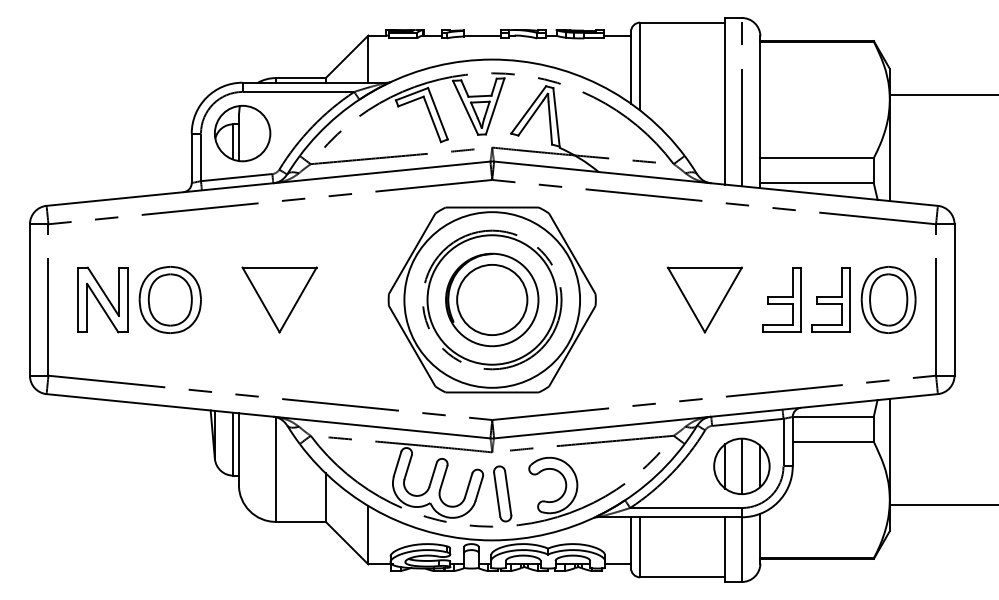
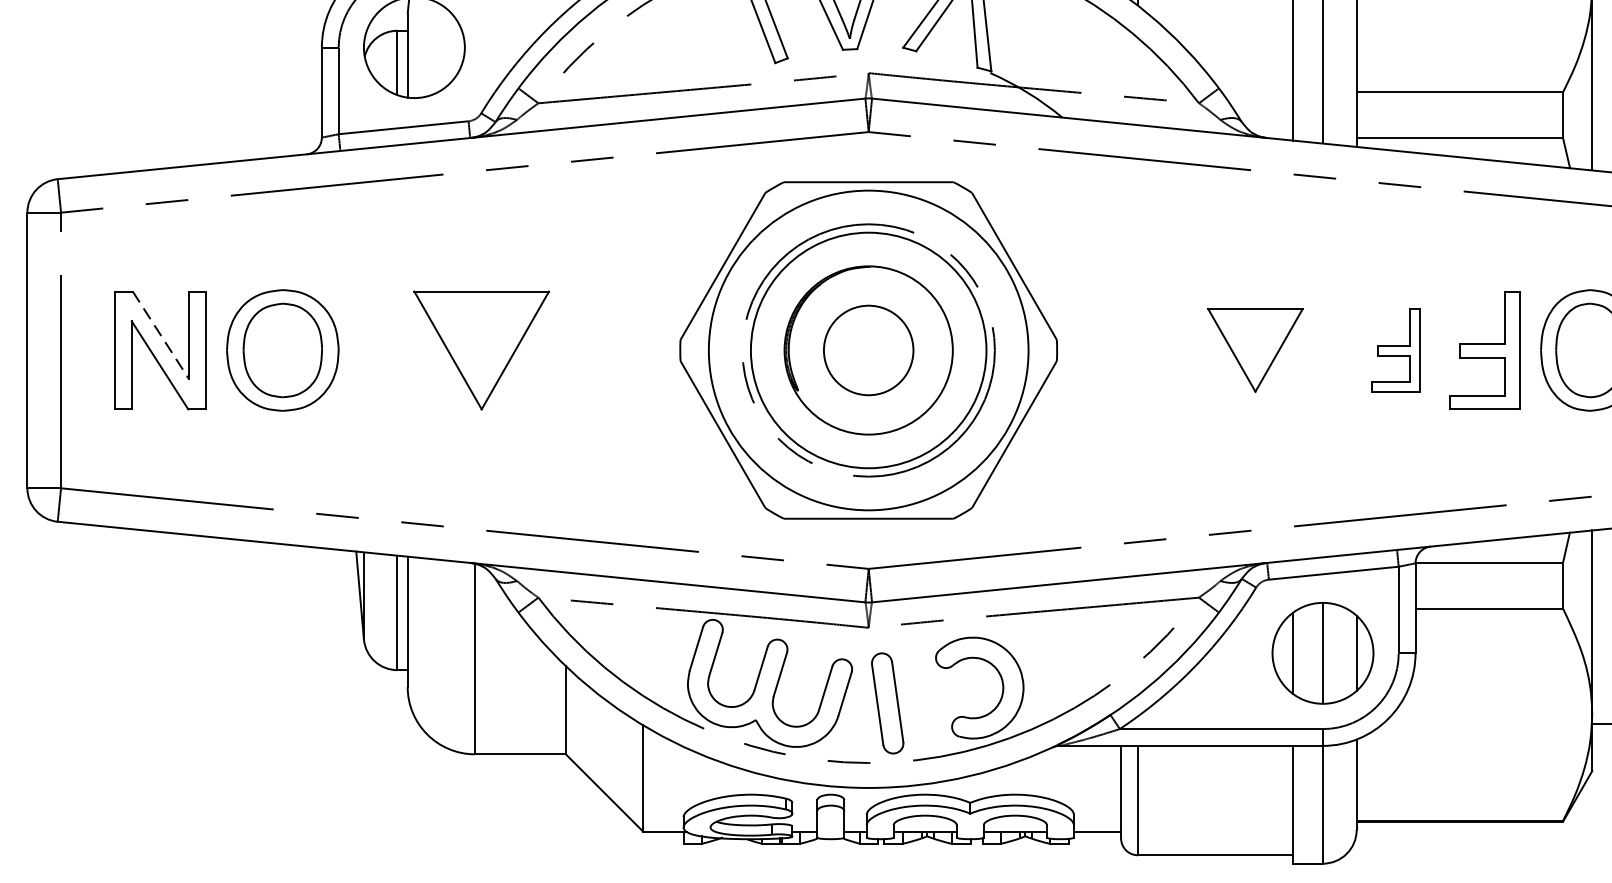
line: (103, 291) -> (161, 335), solid -> dashed
circle: (492, 299) -> (869, 349), size x0.7
part: (704, 299) -> (1254, 349), size x0.7
part: (781, 299) -> (1395, 349), size x0.7

